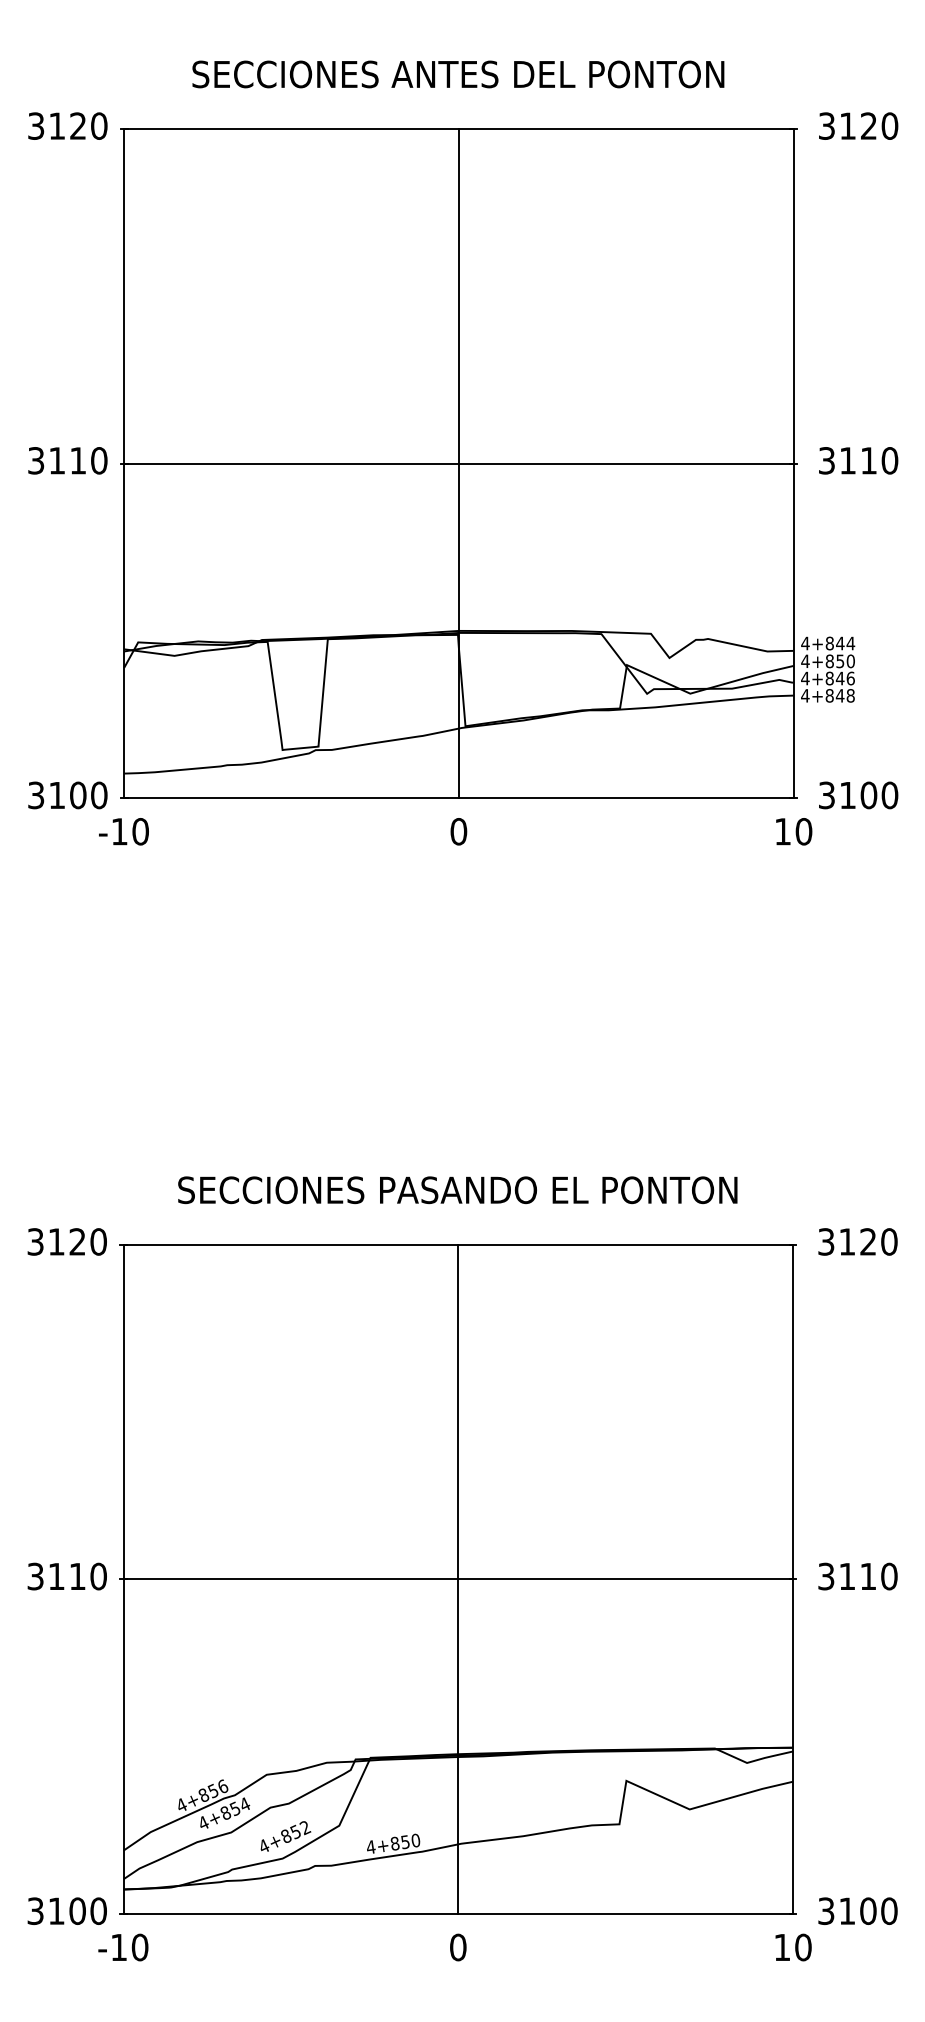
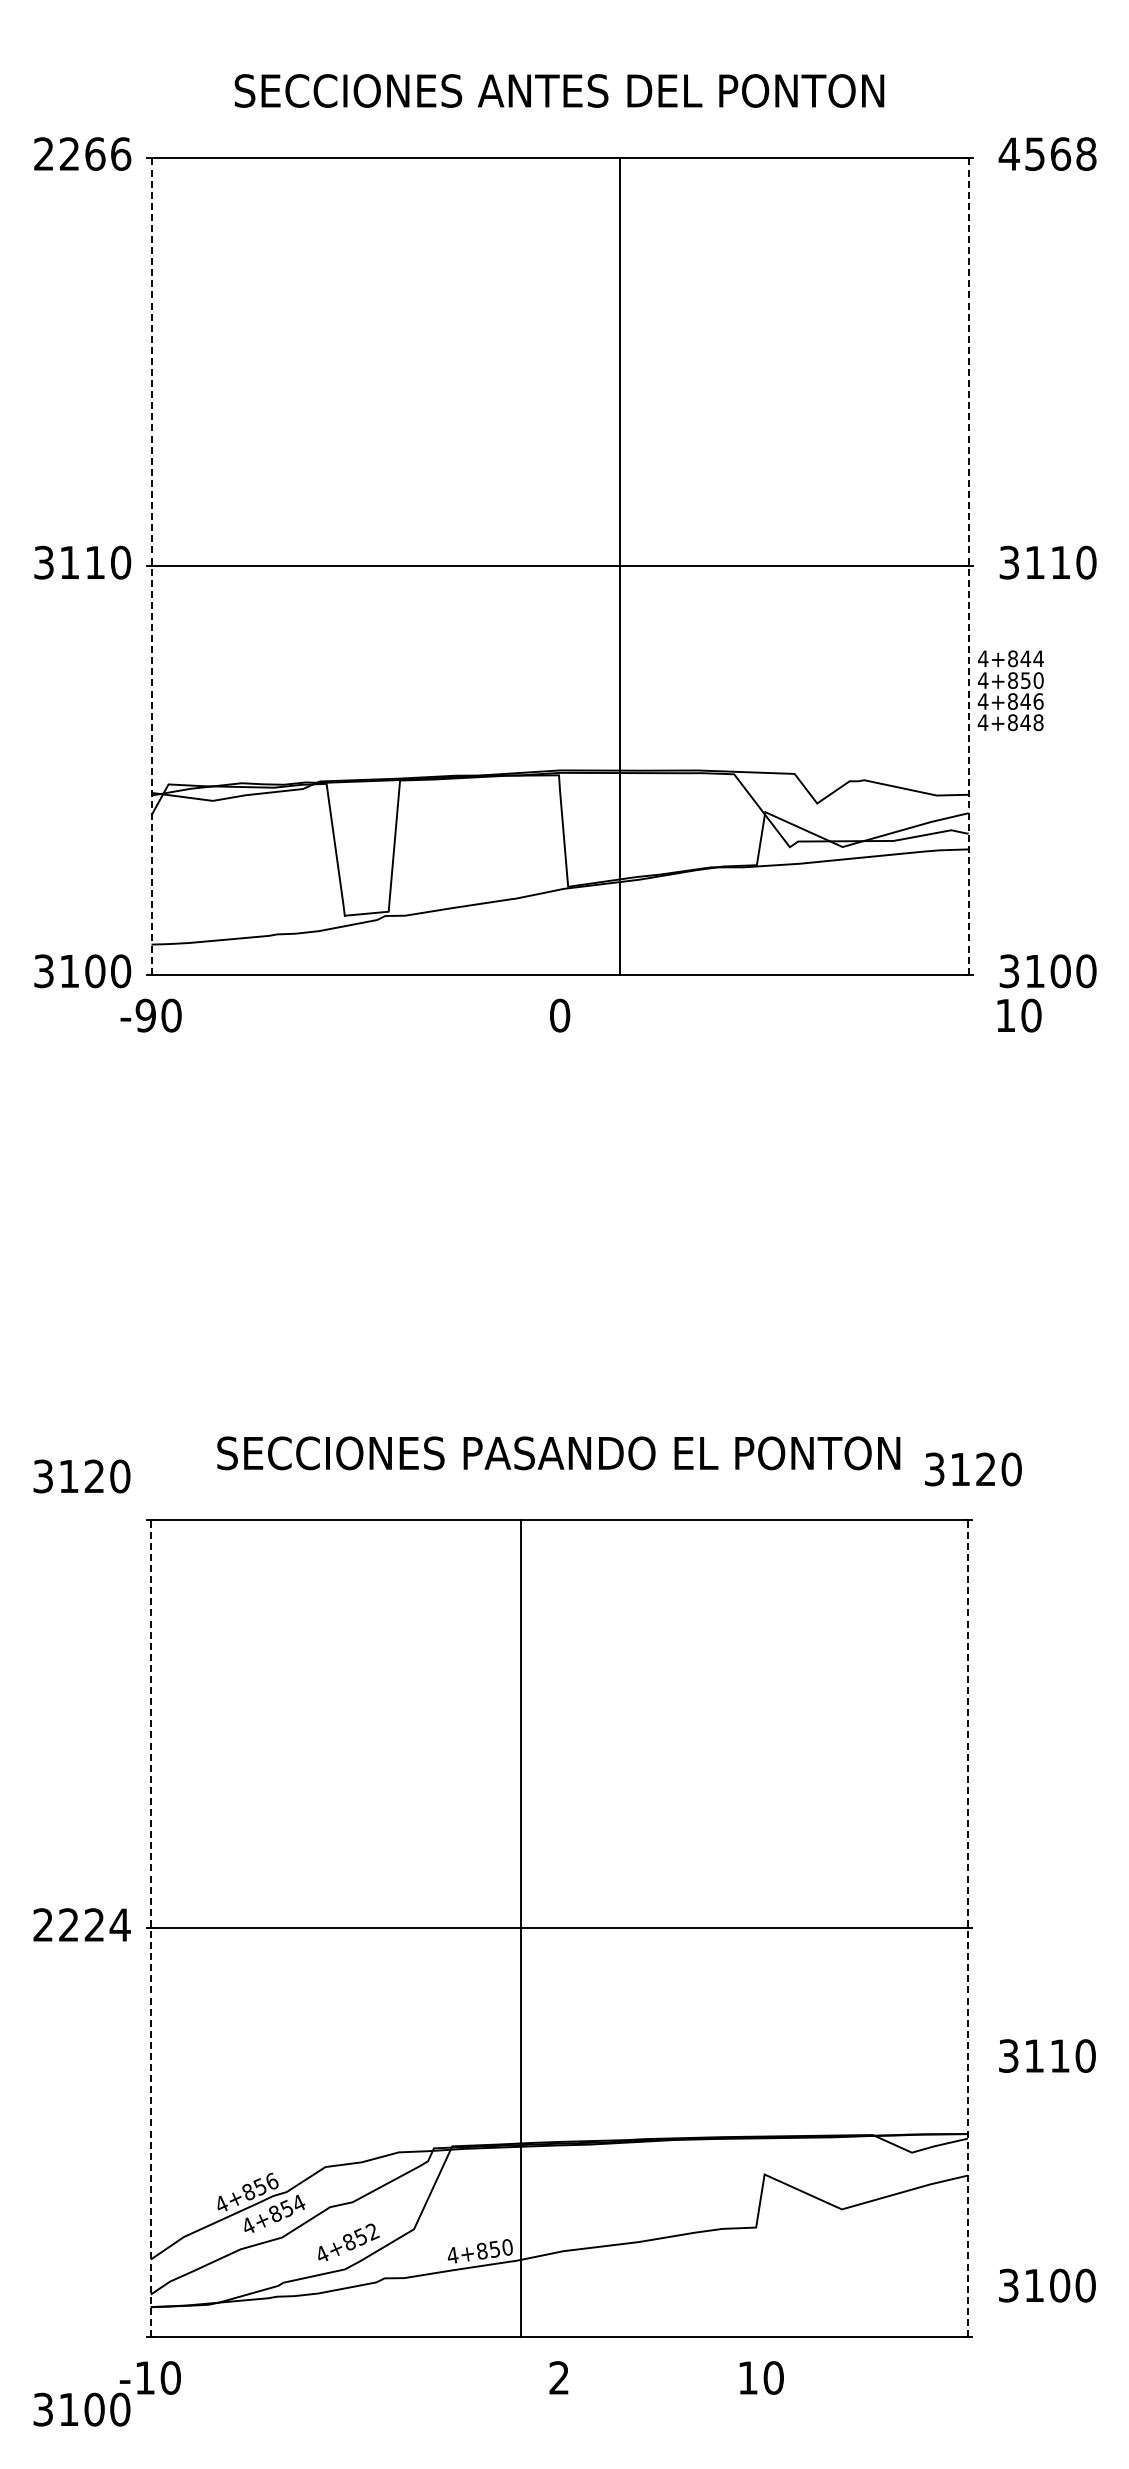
text: (67, 125) -> (82, 153), 3120 -> 2266
text: (858, 125) -> (1047, 153), 3120 -> 4568
line: (124, 463) -> (151, 566), solid -> dashed
line: (459, 463) -> (620, 565), moved
line: (793, 463) -> (968, 566), solid -> dashed
text: (827, 669) -> (1010, 690), moved
text: (119, 831) -> (145, 1015), -10 -> -90
text: (794, 831) -> (1019, 1015), moved
text: (66, 1241) -> (81, 1476), moved
text: (858, 1241) -> (973, 1469), moved
text: (66, 1576) -> (81, 1924), 3110 -> 2224
text: (858, 1576) -> (1047, 2055), moved
line: (123, 1579) -> (150, 1928), solid -> dashed
line: (458, 1579) -> (521, 1928), moved
line: (793, 1579) -> (968, 1928), solid -> dashed
text: (66, 1911) -> (81, 2409), moved
text: (858, 1911) -> (1047, 2285), moved
text: (458, 1947) -> (559, 2377), 0 -> 2
text: (793, 1947) -> (761, 2377), moved

